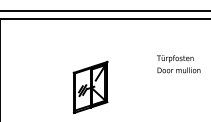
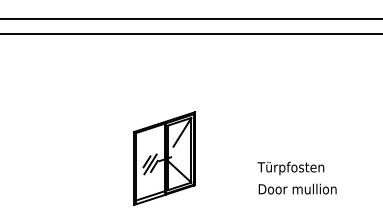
text: (178, 64) -> (296, 178), moved

